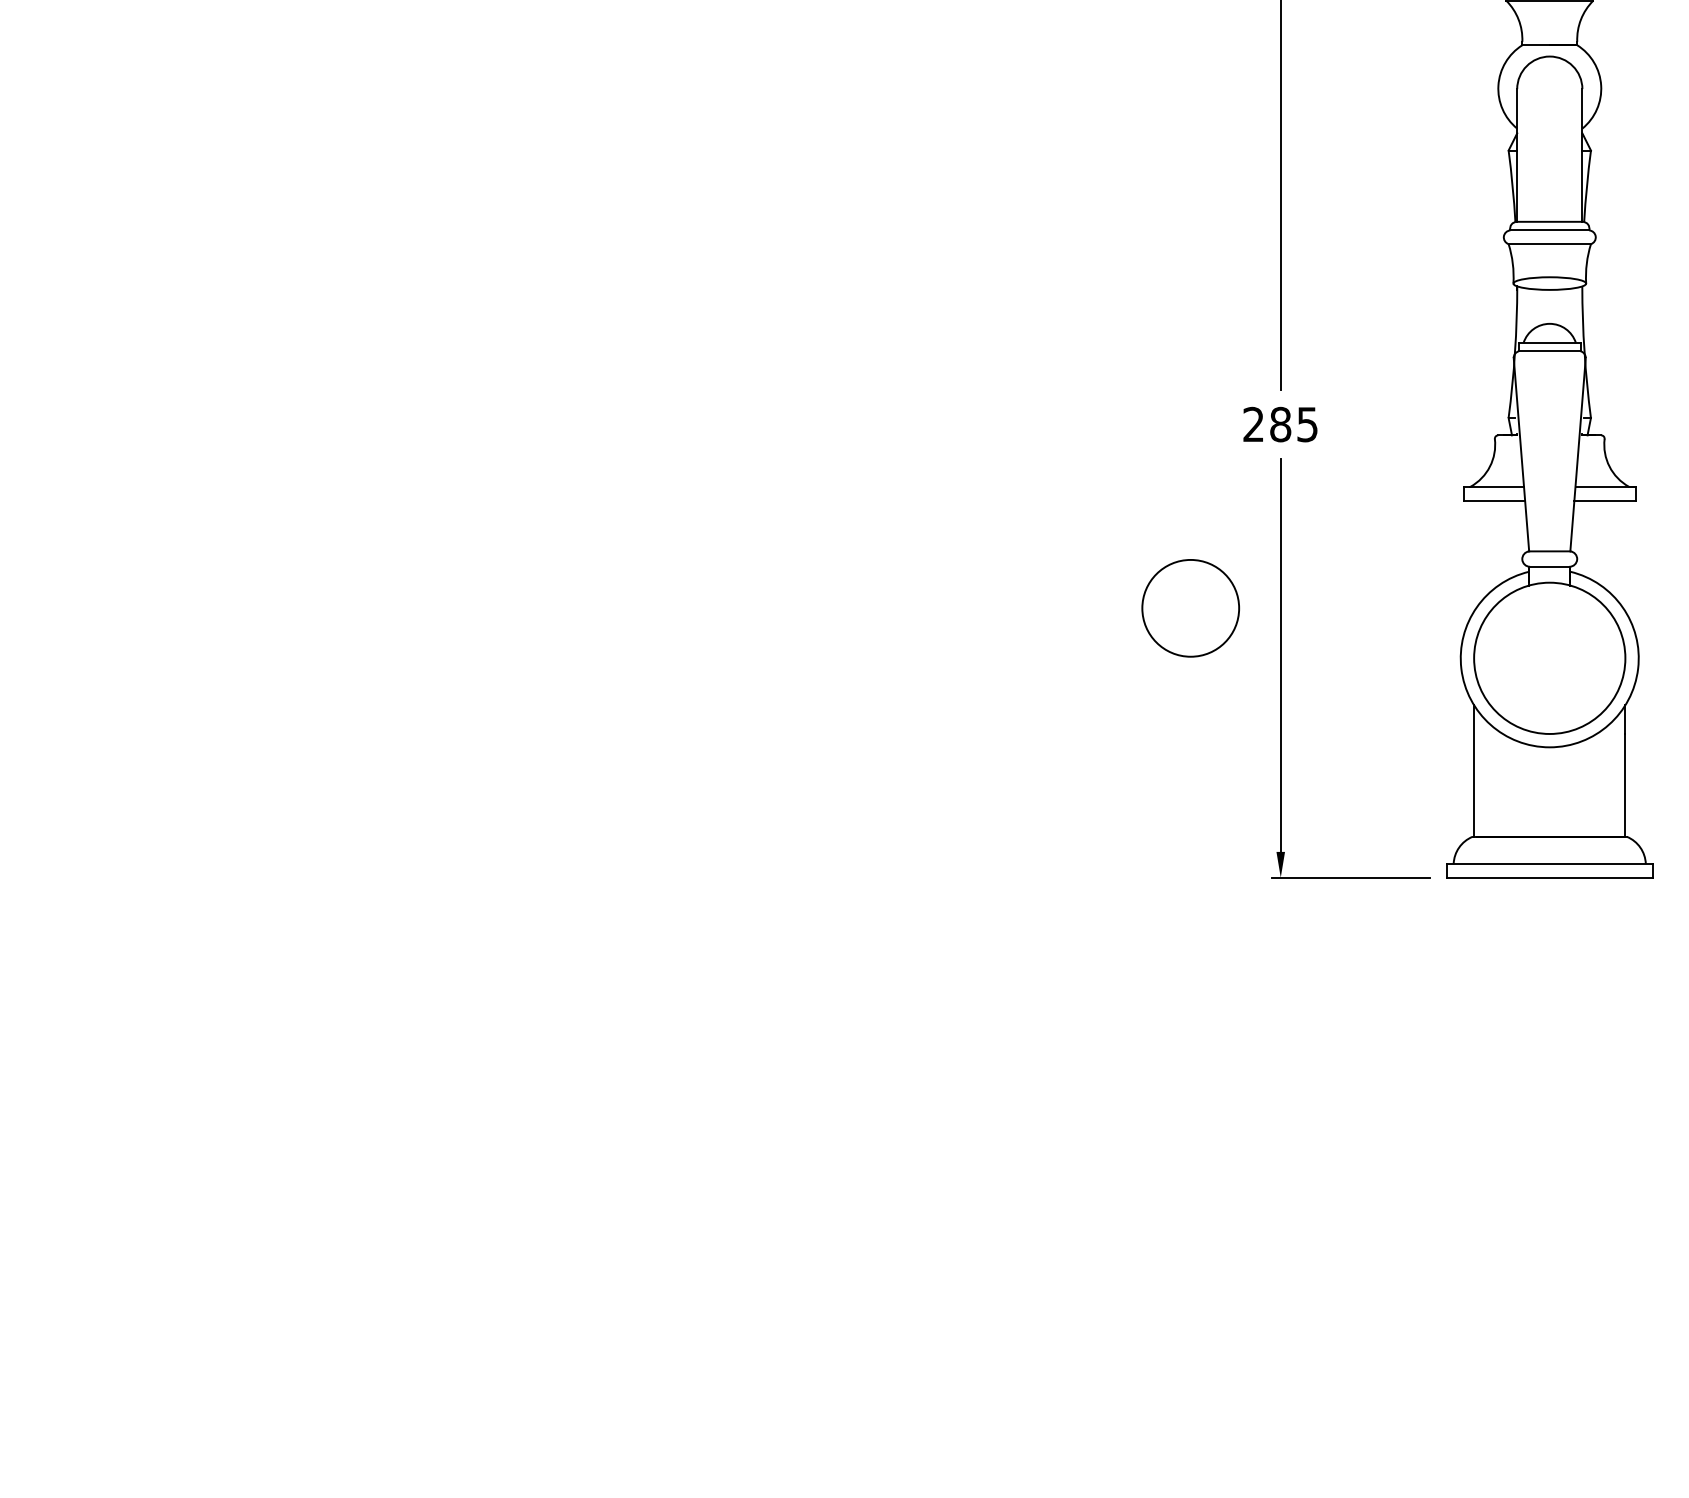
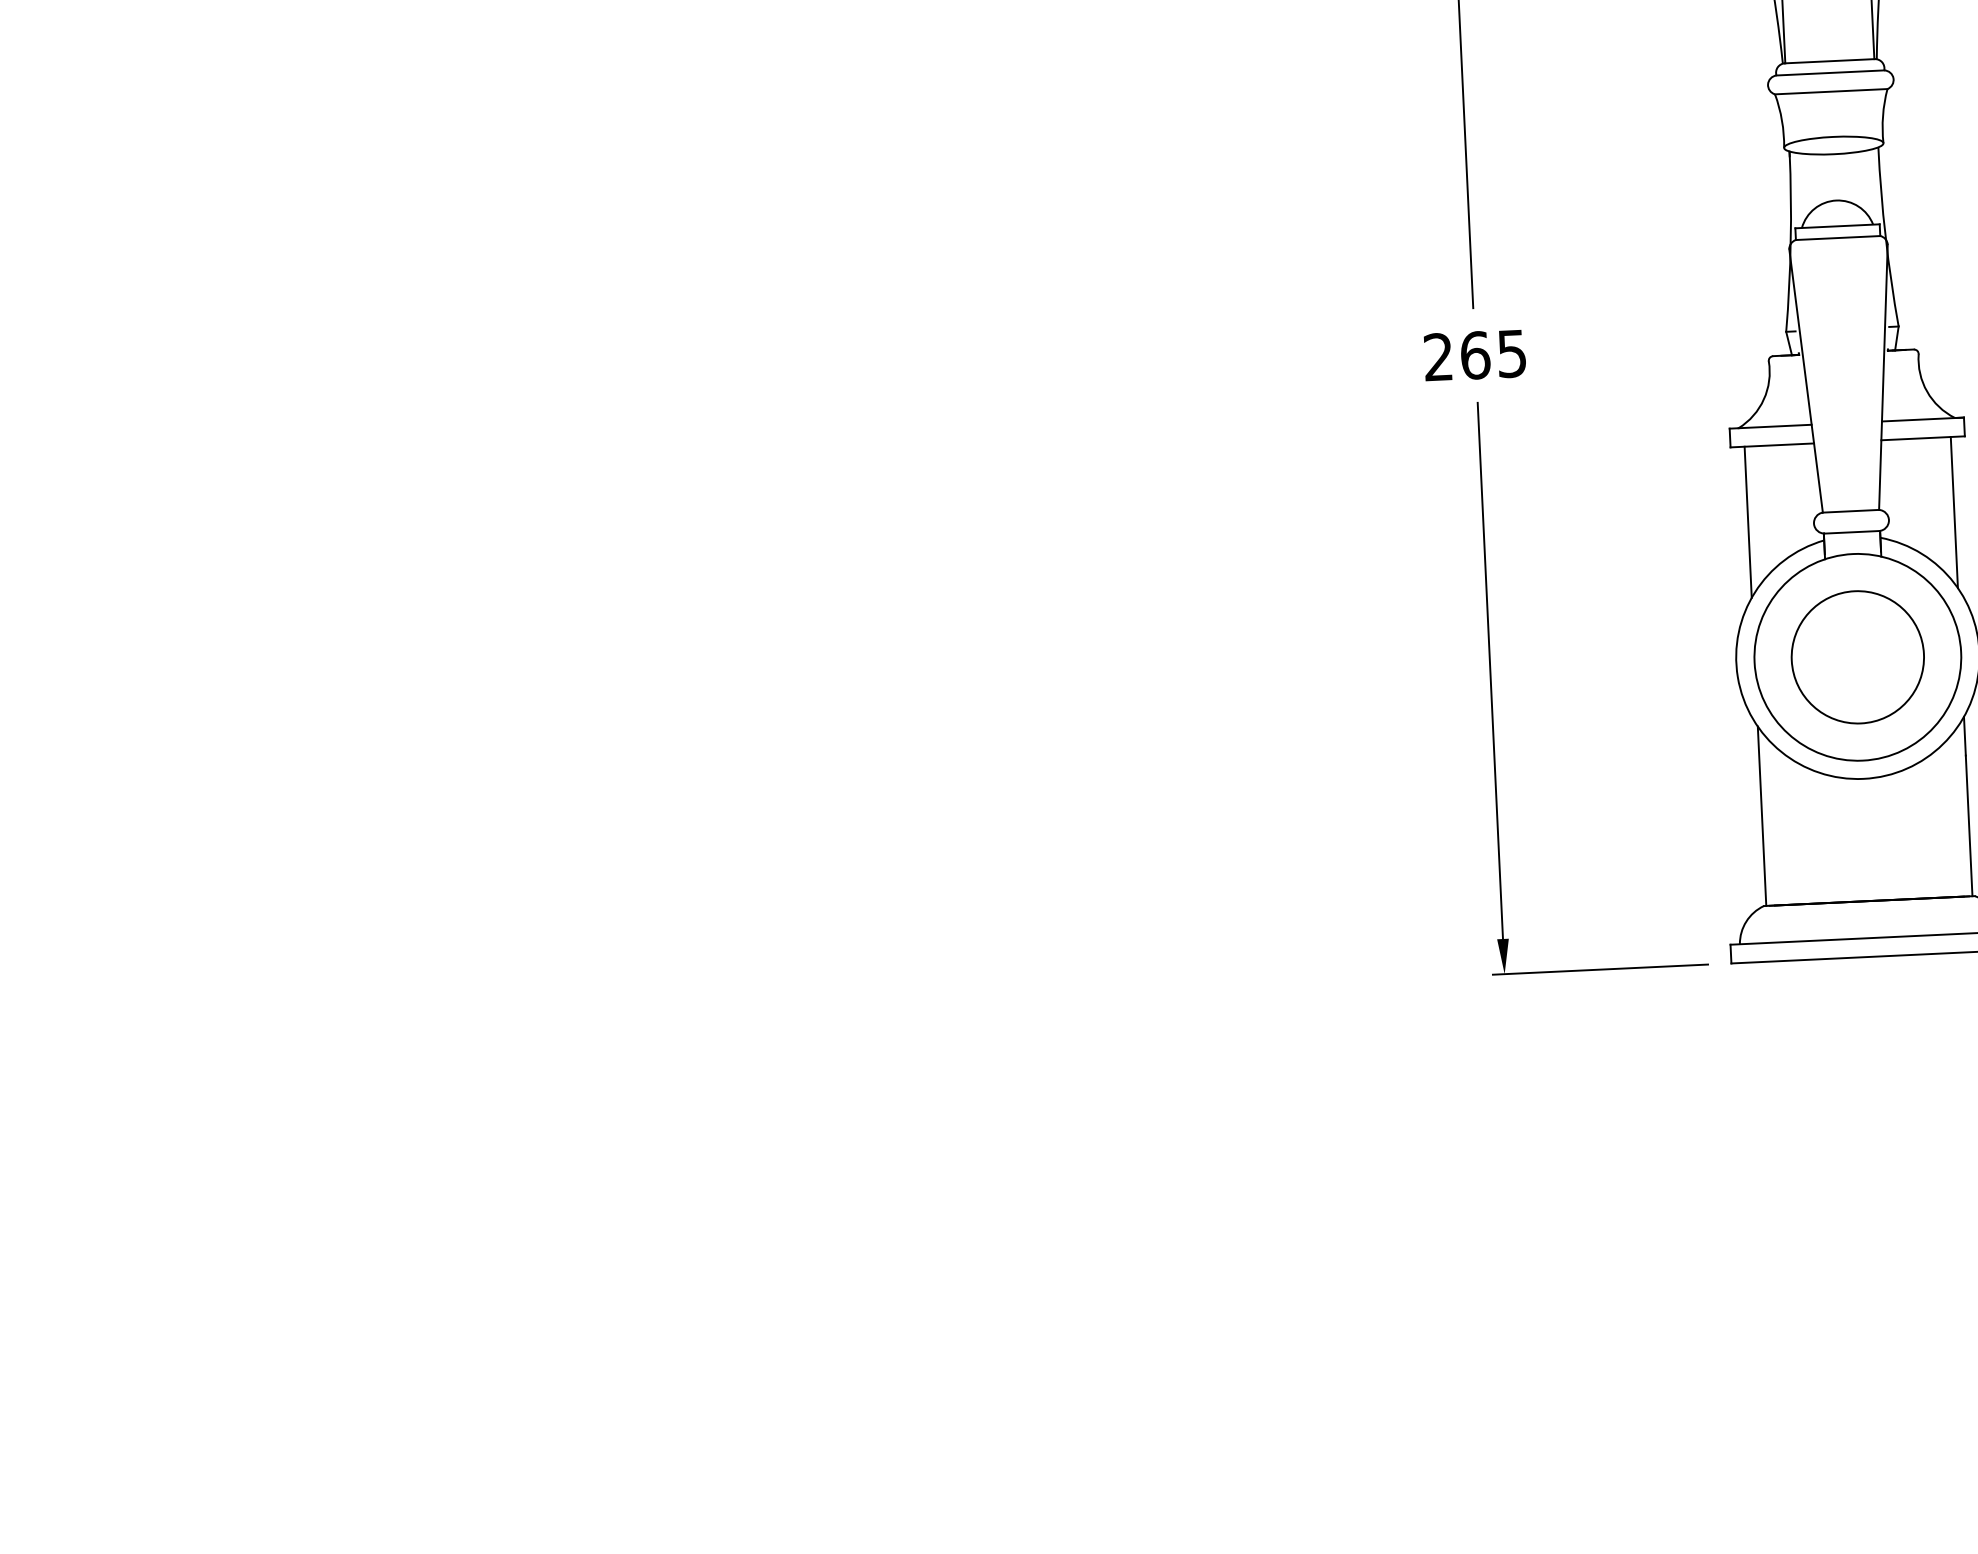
text: (1280, 424) -> (1475, 355), 285 -> 265
line: (1474, 555) -> (1748, 521), added
line: (1625, 555) -> (1954, 512), added
circle: (1190, 608) -> (1857, 657), moved

